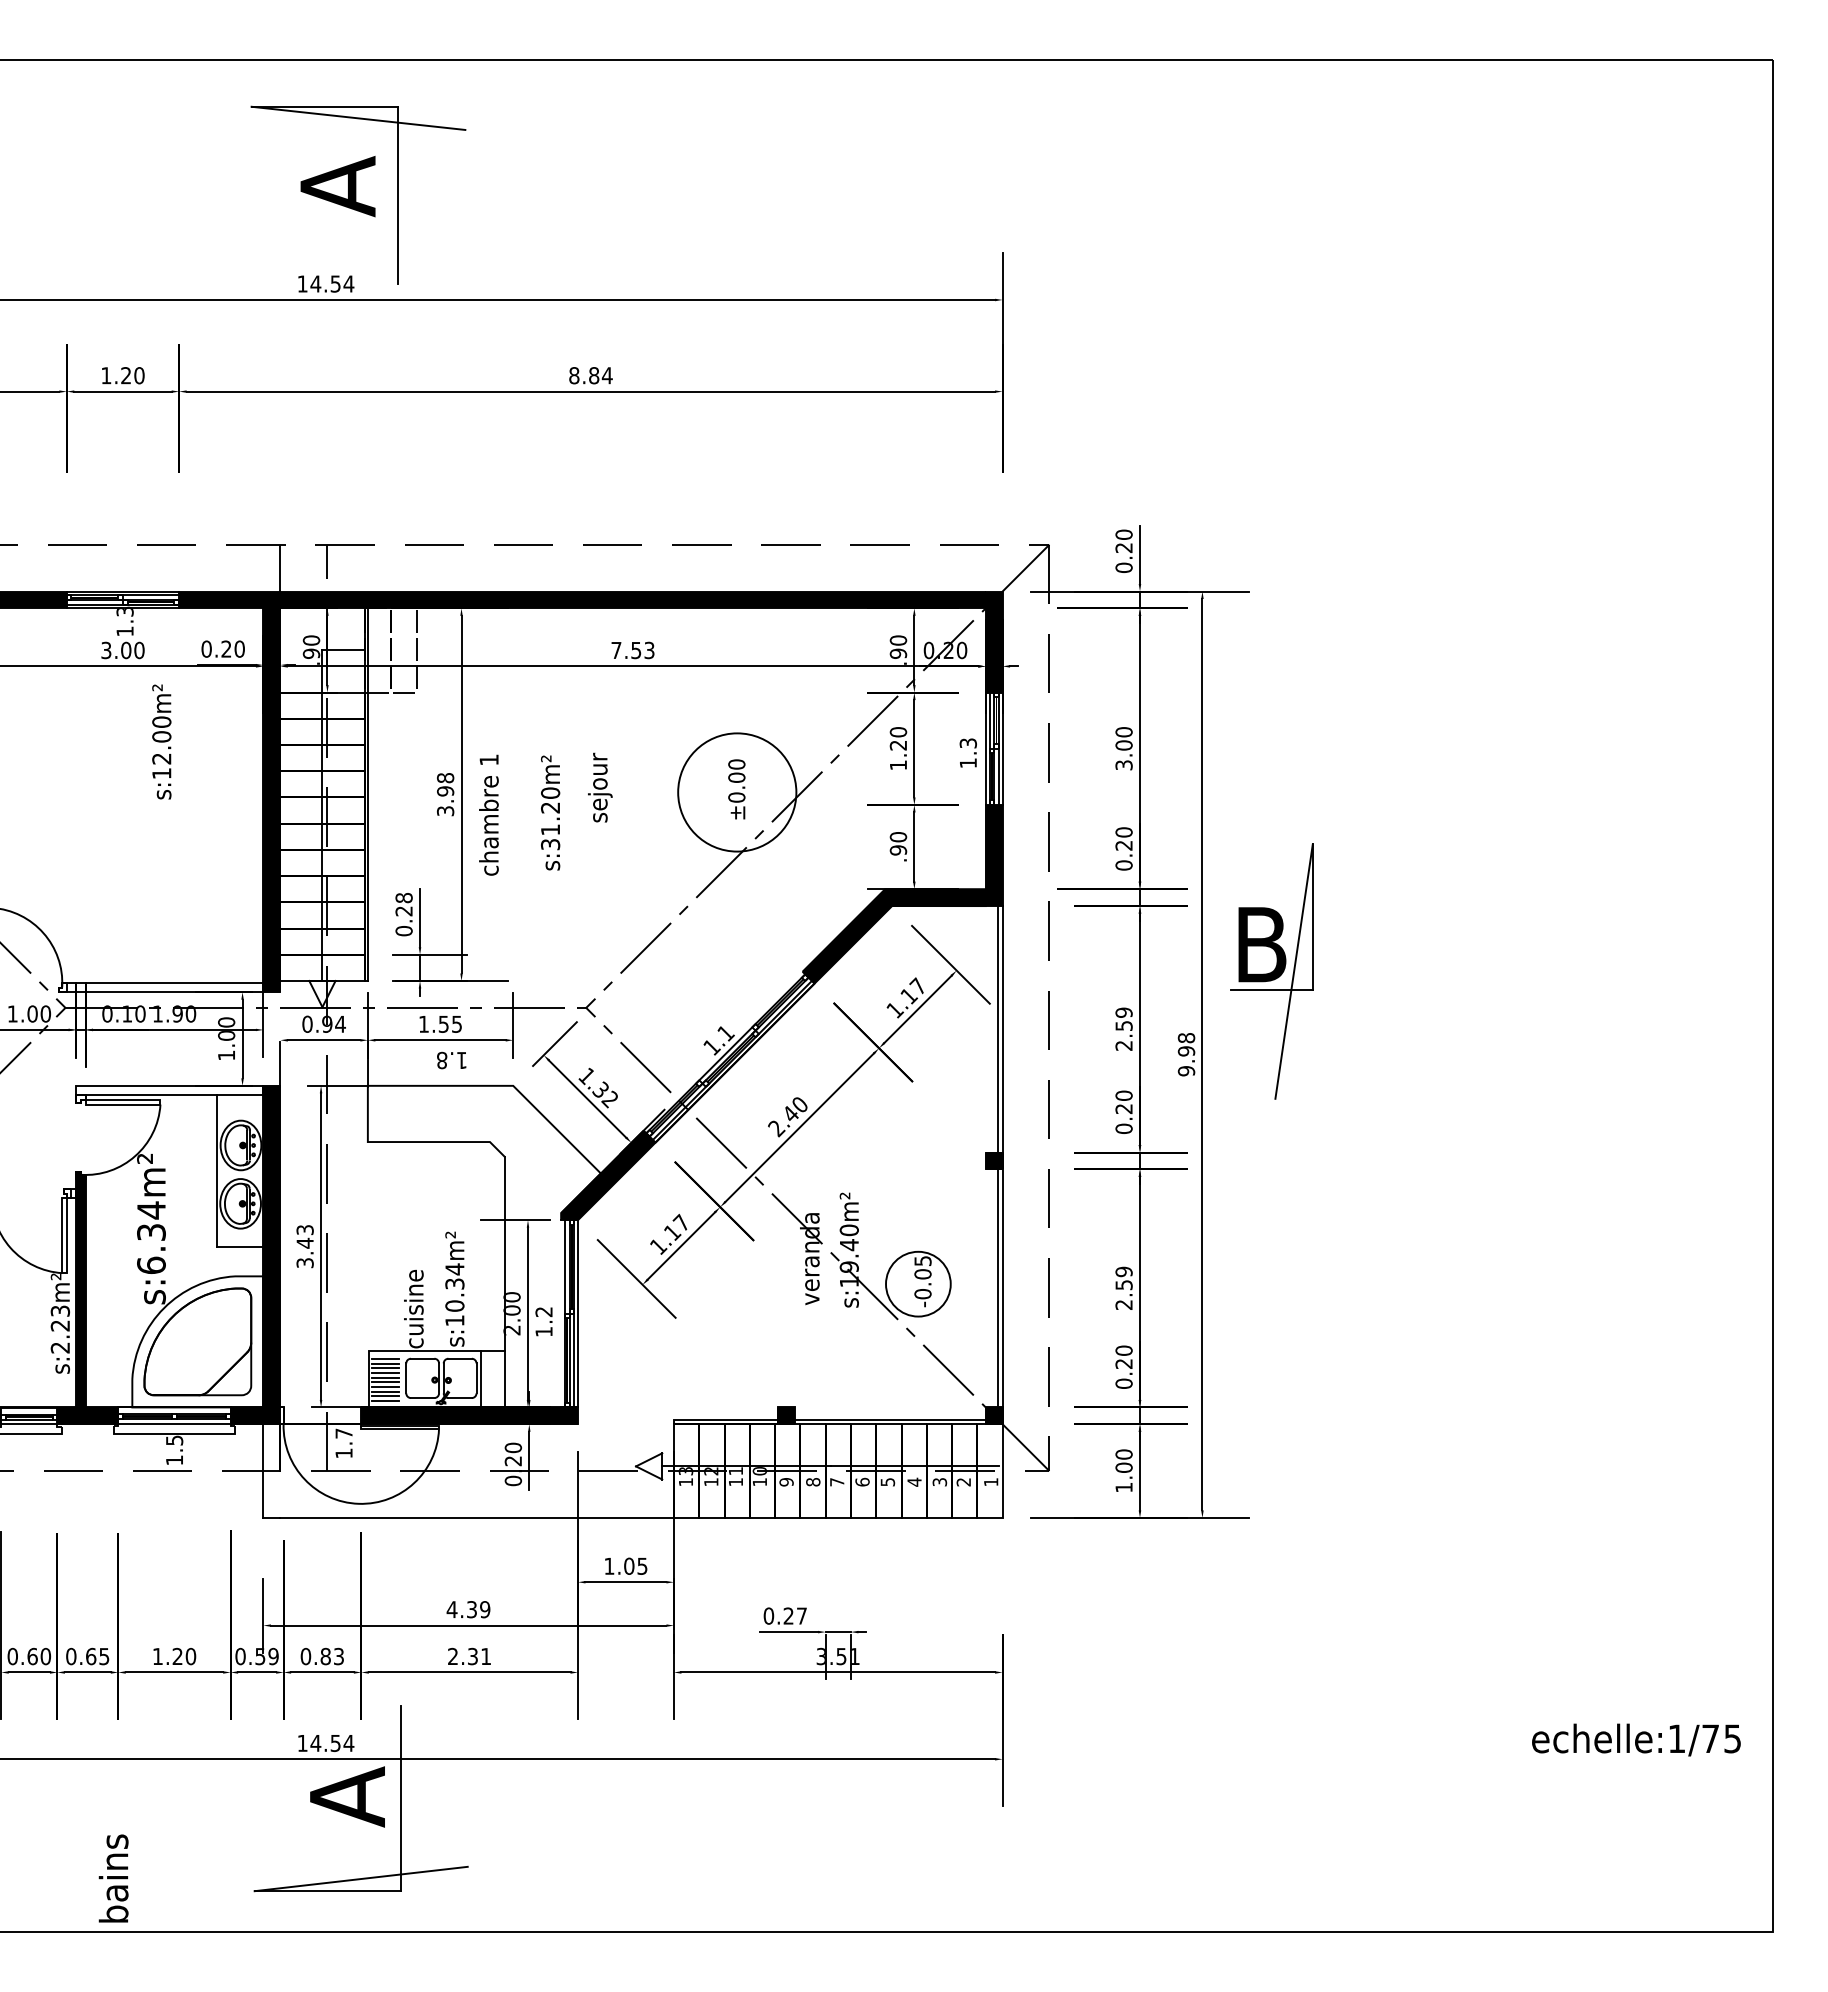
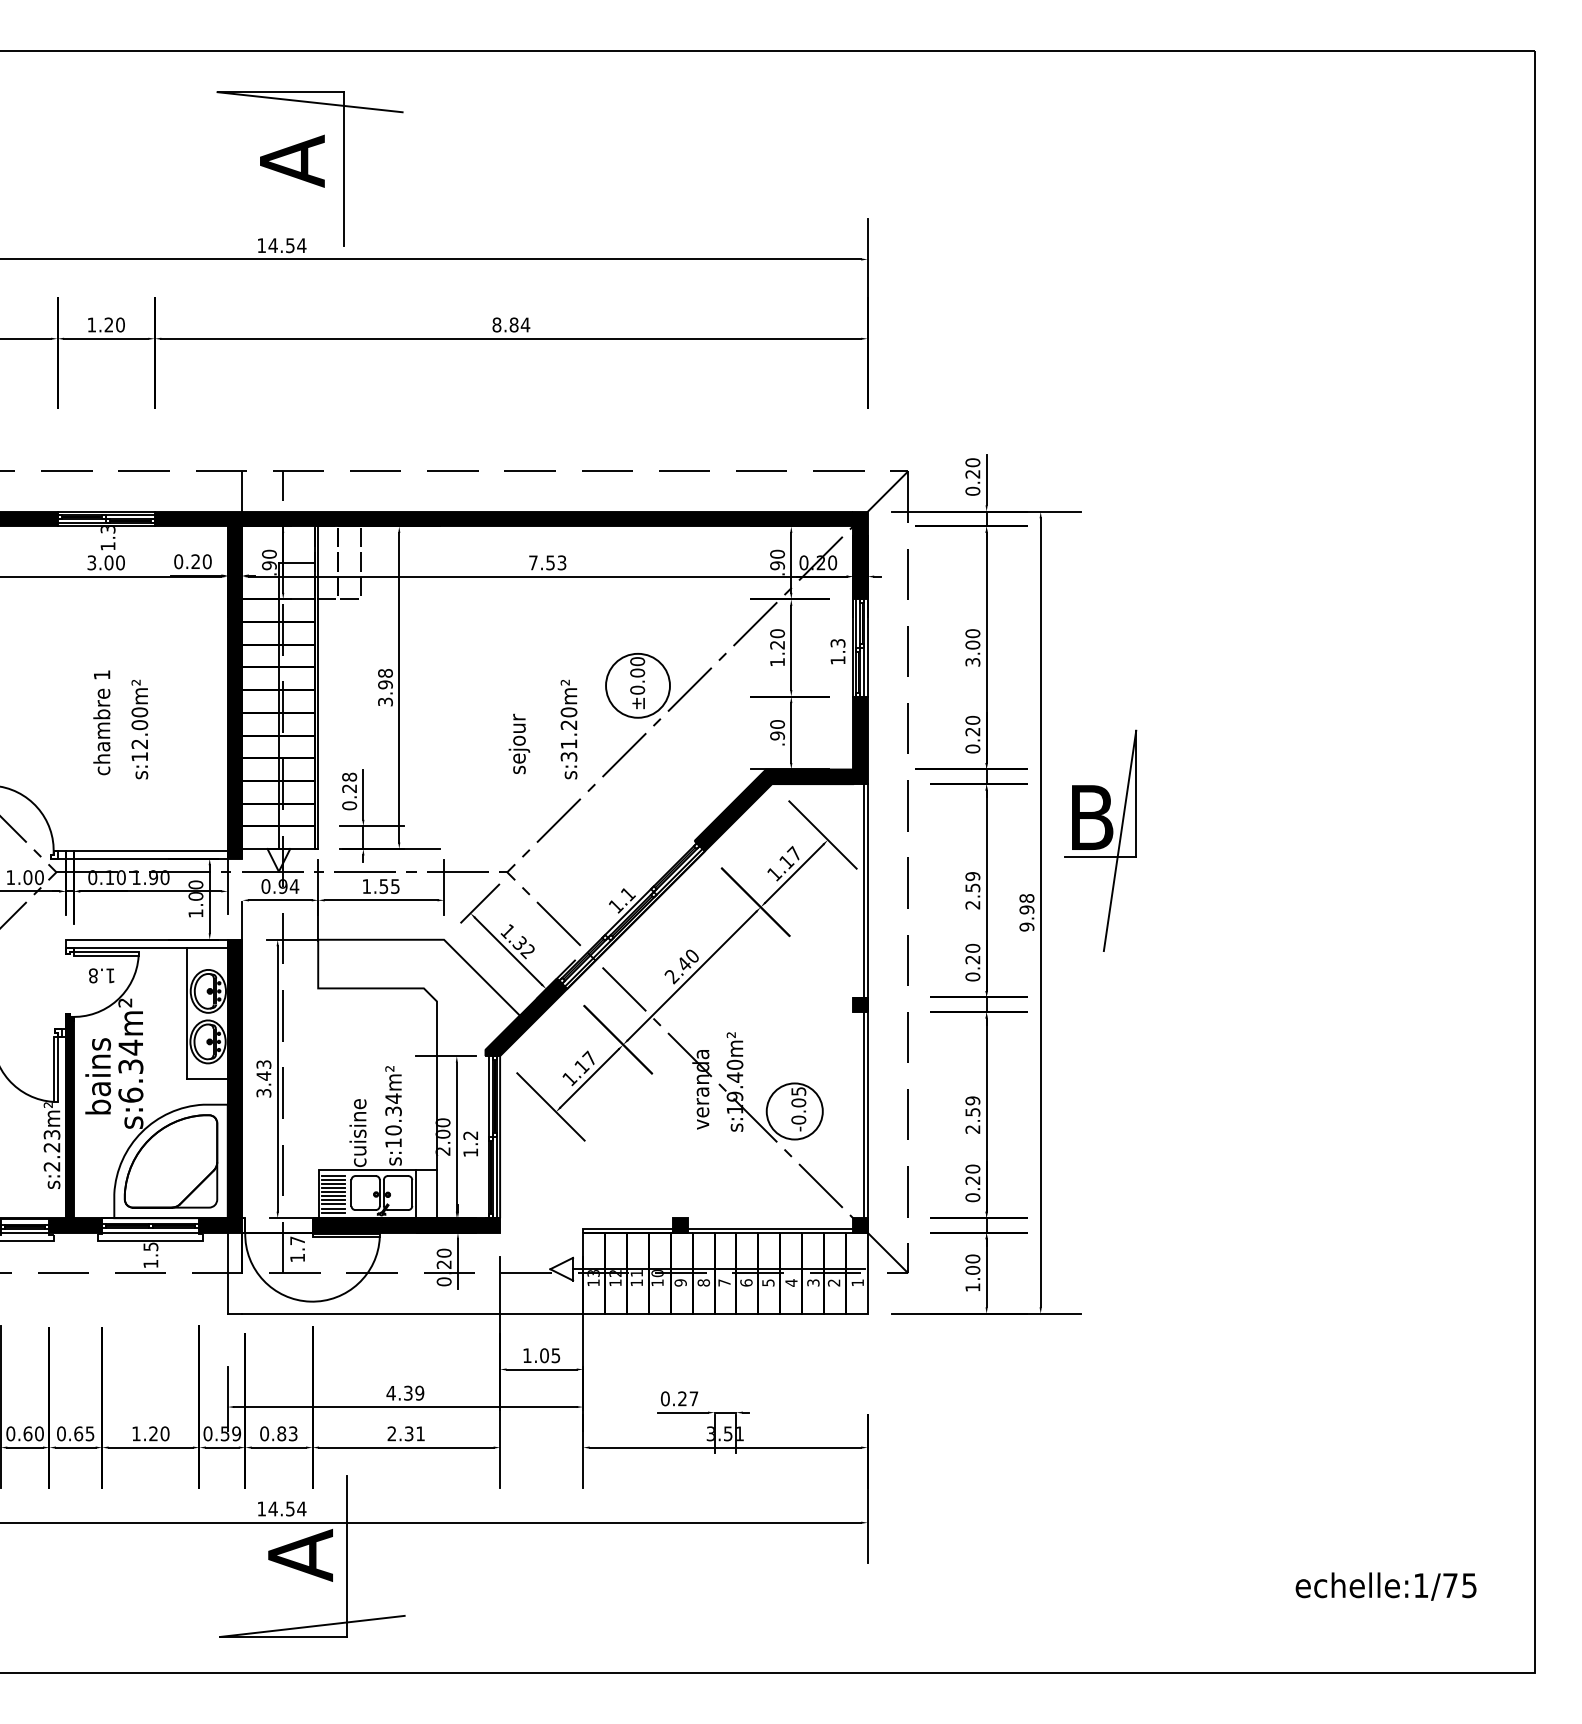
text: (161, 741) -> (139, 729), moved
text: (600, 787) -> (519, 743), moved
circle: (737, 792) -> (638, 685), size x0.62
text: (550, 812) -> (568, 729), moved
text: (488, 814) -> (101, 722), moved
text: (451, 1060) -> (101, 975), moved
text: (1636, 1739) -> (1386, 1586), moved
text: (113, 1878) -> (98, 1076), moved

